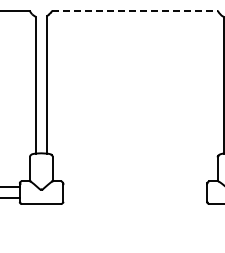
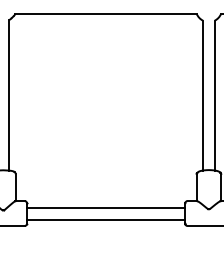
line: (135, 10) -> (106, 13), dashed -> solid
line: (135, 187) -> (106, 207), added
line: (135, 198) -> (106, 219), added

